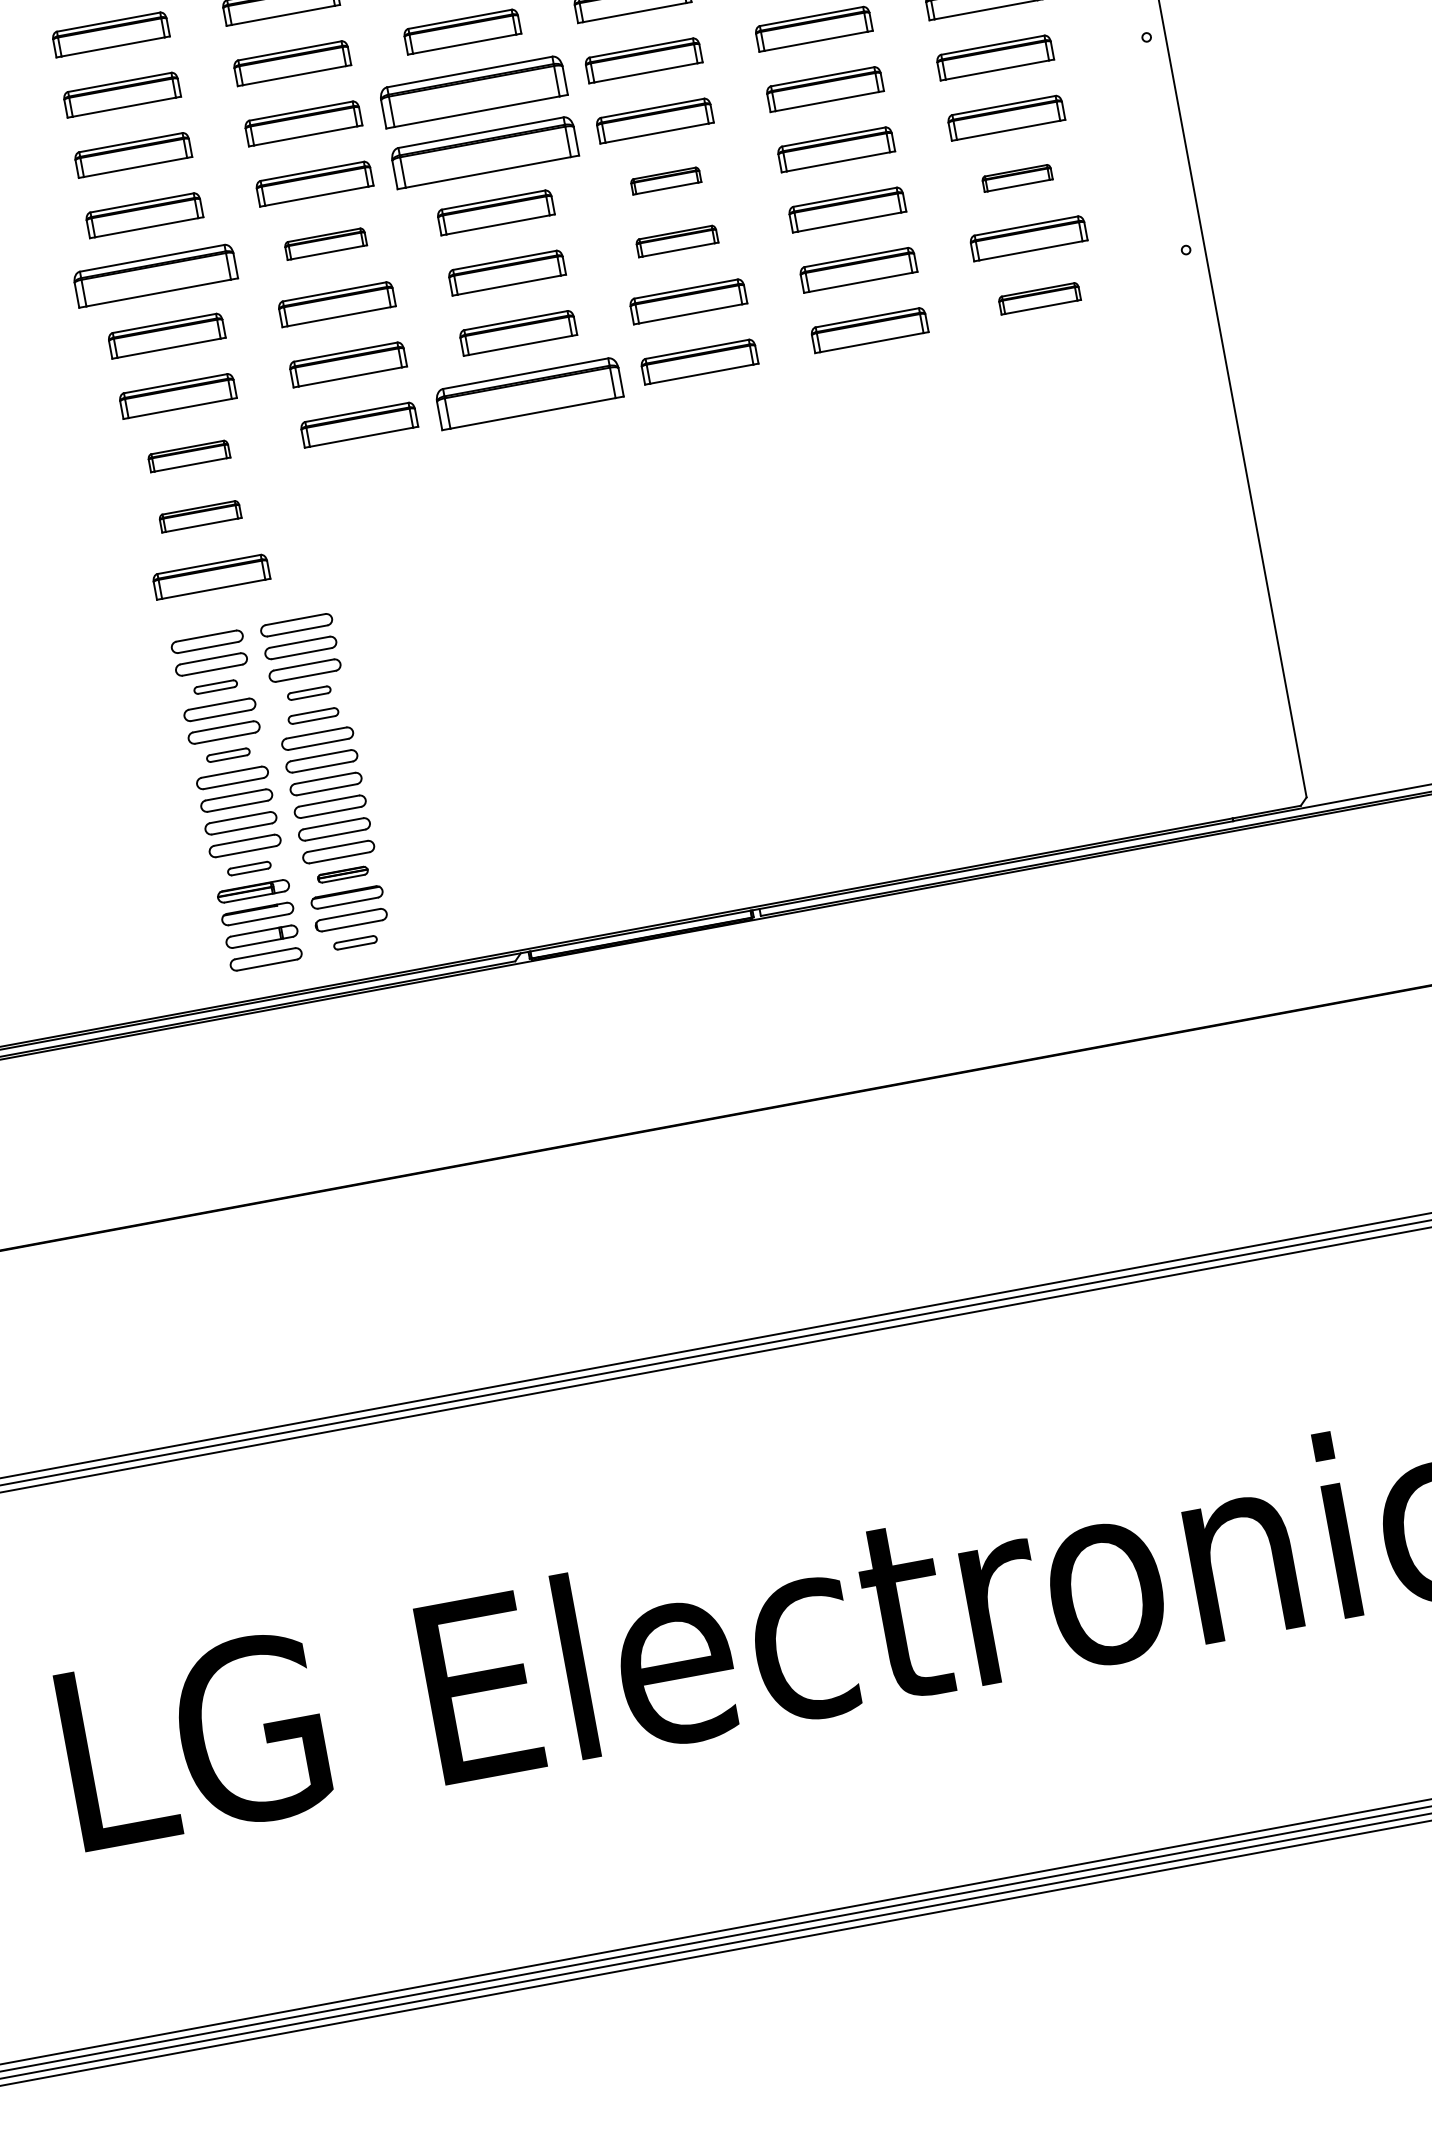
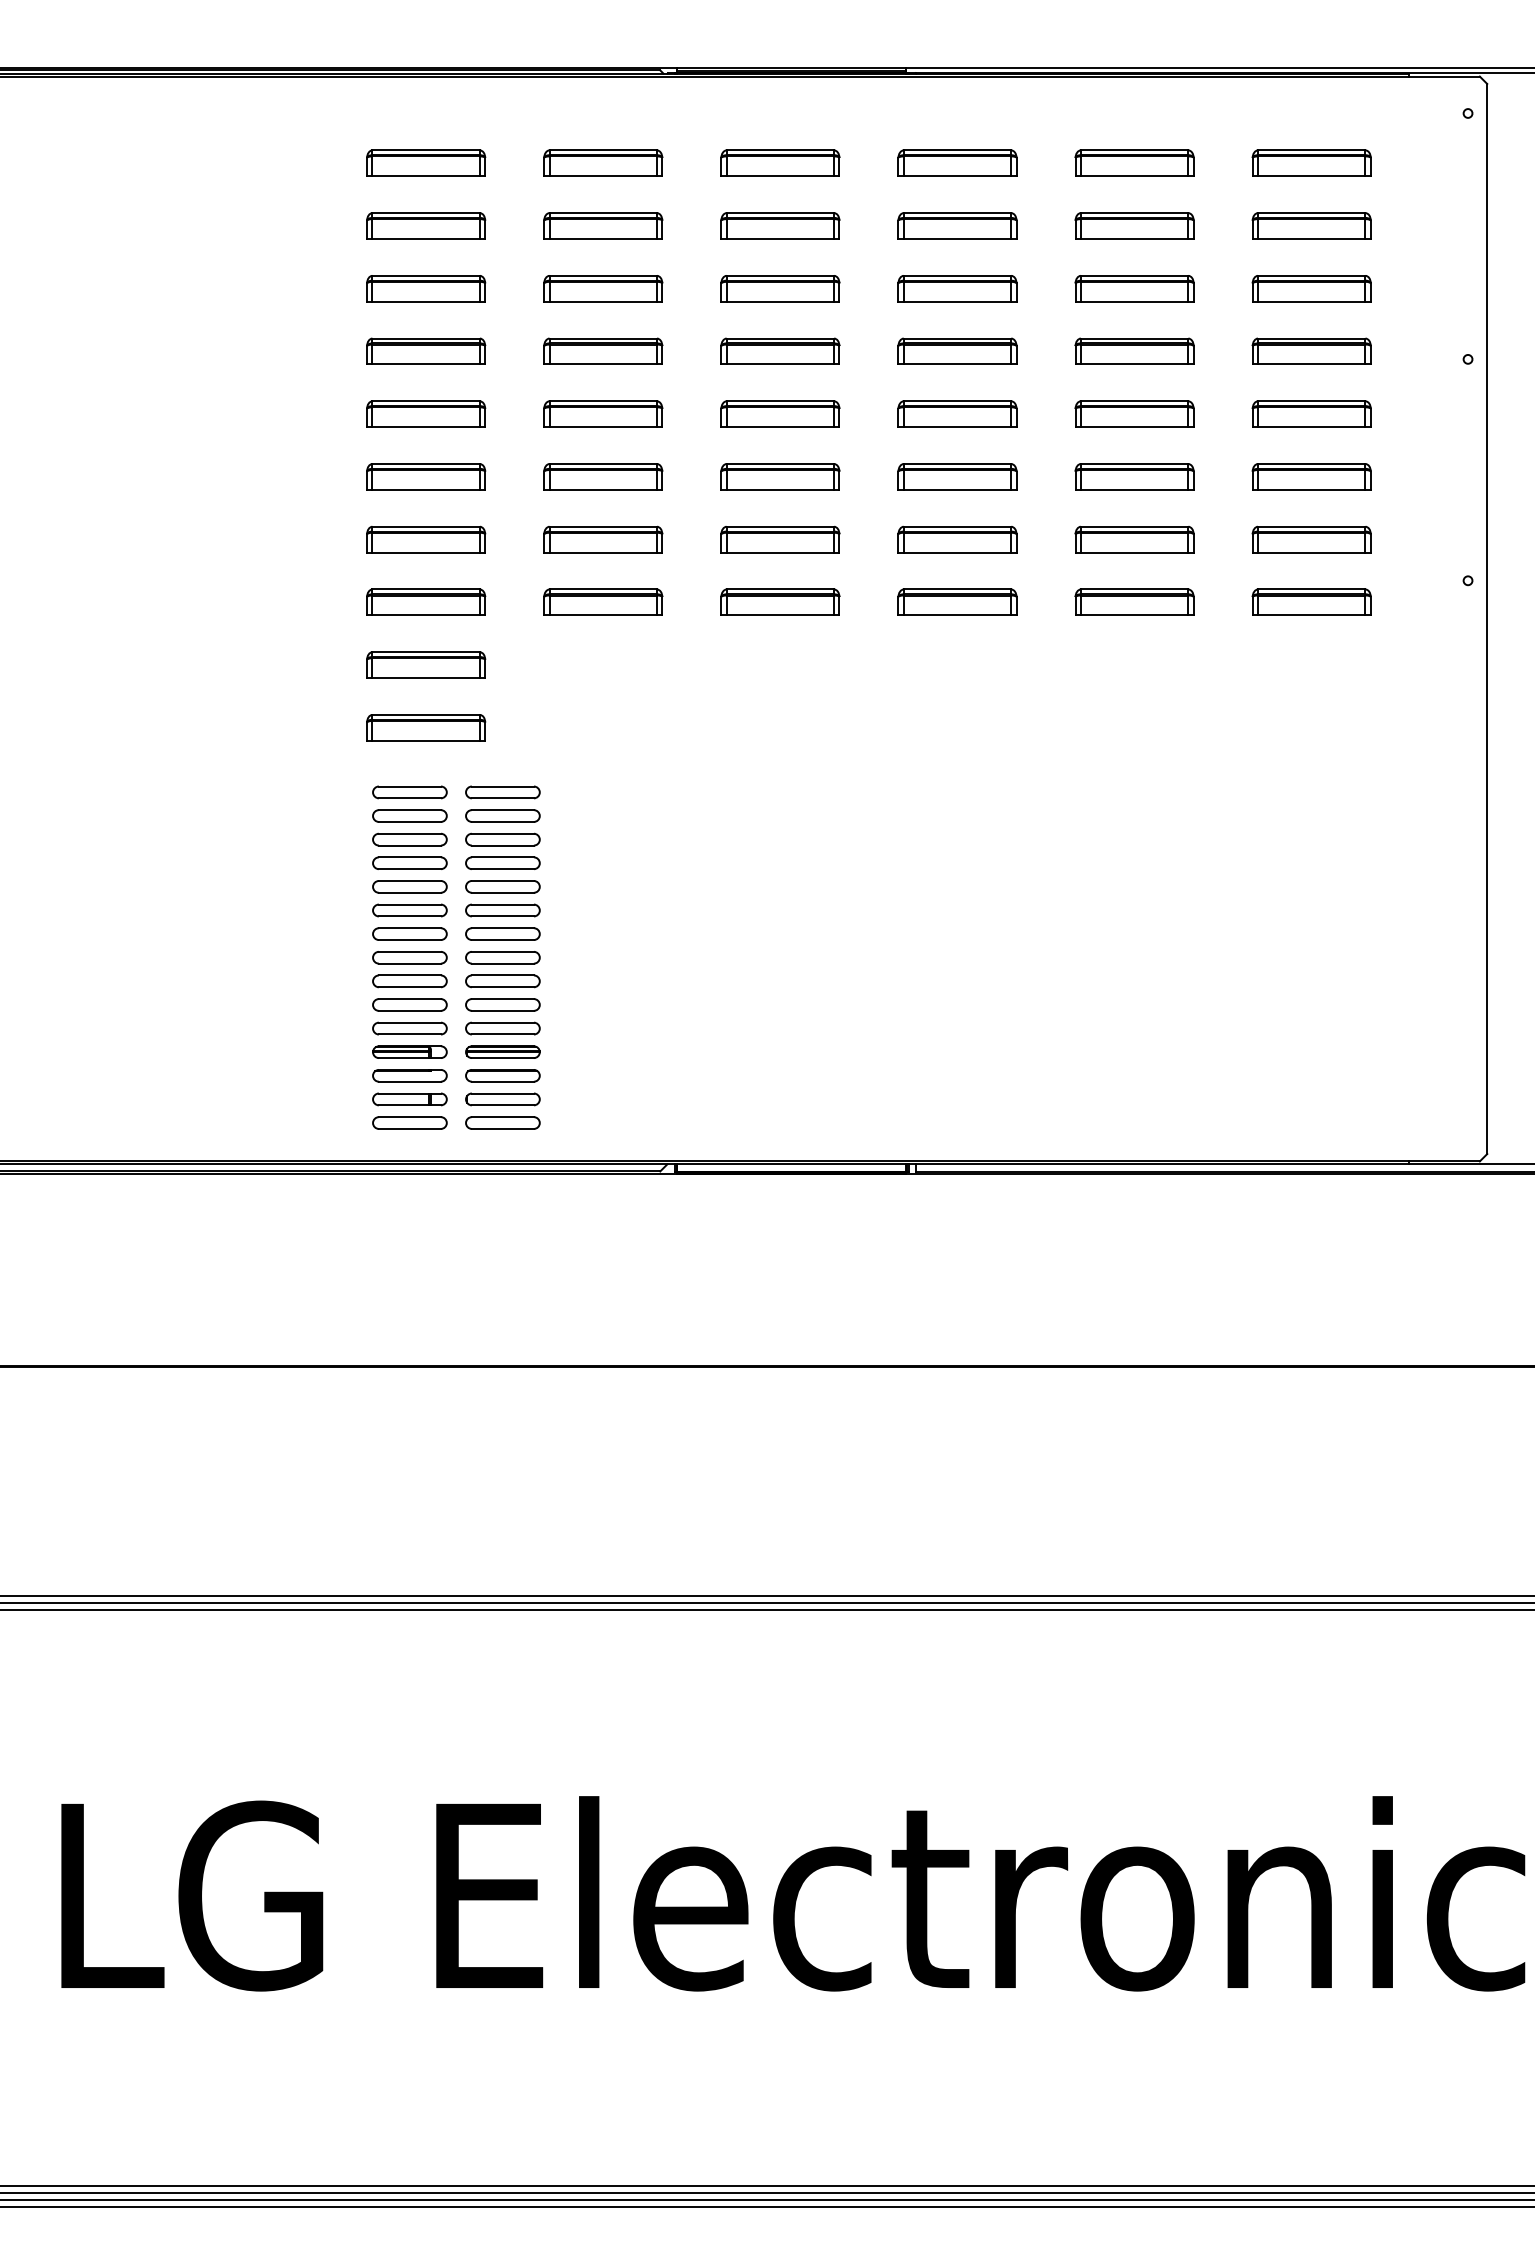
part: (473, 91) -> (780, 288), size x0.62
part: (484, 151) -> (780, 350), size x0.62
part: (1017, 177) -> (1311, 476), size x1.67
part: (665, 180) -> (957, 413), size x1.67
part: (677, 240) -> (957, 476), size x1.43
part: (325, 243) -> (603, 413), size x1.43
part: (155, 274) -> (426, 413), size x0.71
part: (1039, 297) -> (1311, 601), size x1.43
part: (529, 392) -> (780, 601), size x0.62
part: (189, 455) -> (426, 601), size x1.43
part: (200, 515) -> (426, 664), size x1.43
part: (215, 687) -> (409, 839), size x1.67
part: (308, 692) -> (502, 862), size x1.67
part: (312, 715) -> (502, 886), size x1.43
part: (227, 755) -> (409, 910), size x1.67
part: (248, 868) -> (409, 1028), size x1.67
part: (342, 874) -> (502, 1051), size x1.43
part: (355, 942) -> (502, 1122), size x1.67

